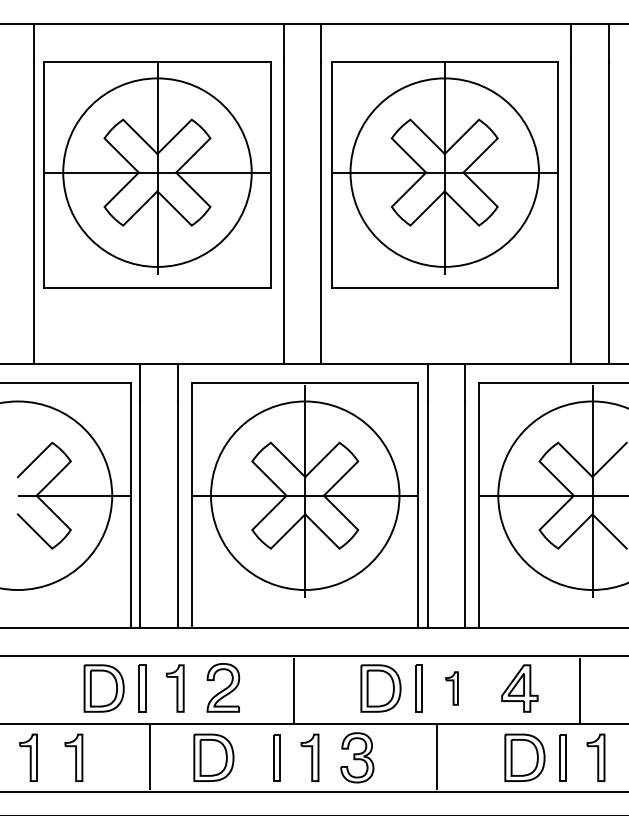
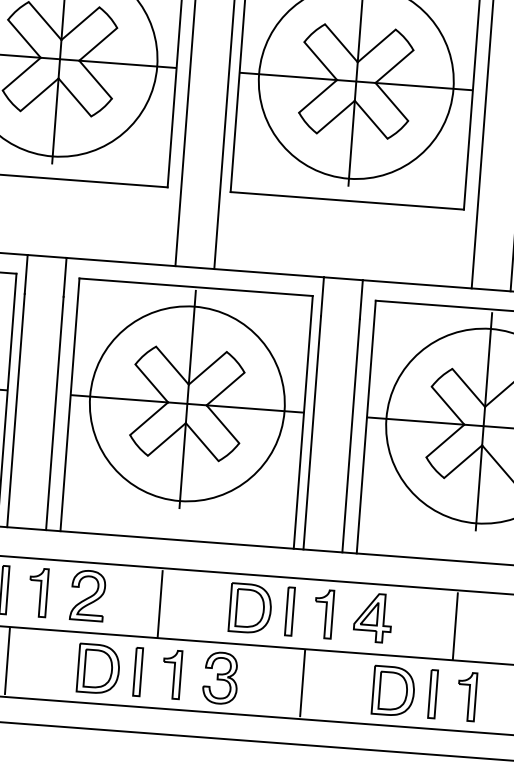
part: (451, 688) -> (323, 614), size x1.43
part: (519, 688) -> (372, 617), moved
part: (213, 757) -> (98, 668), moved

